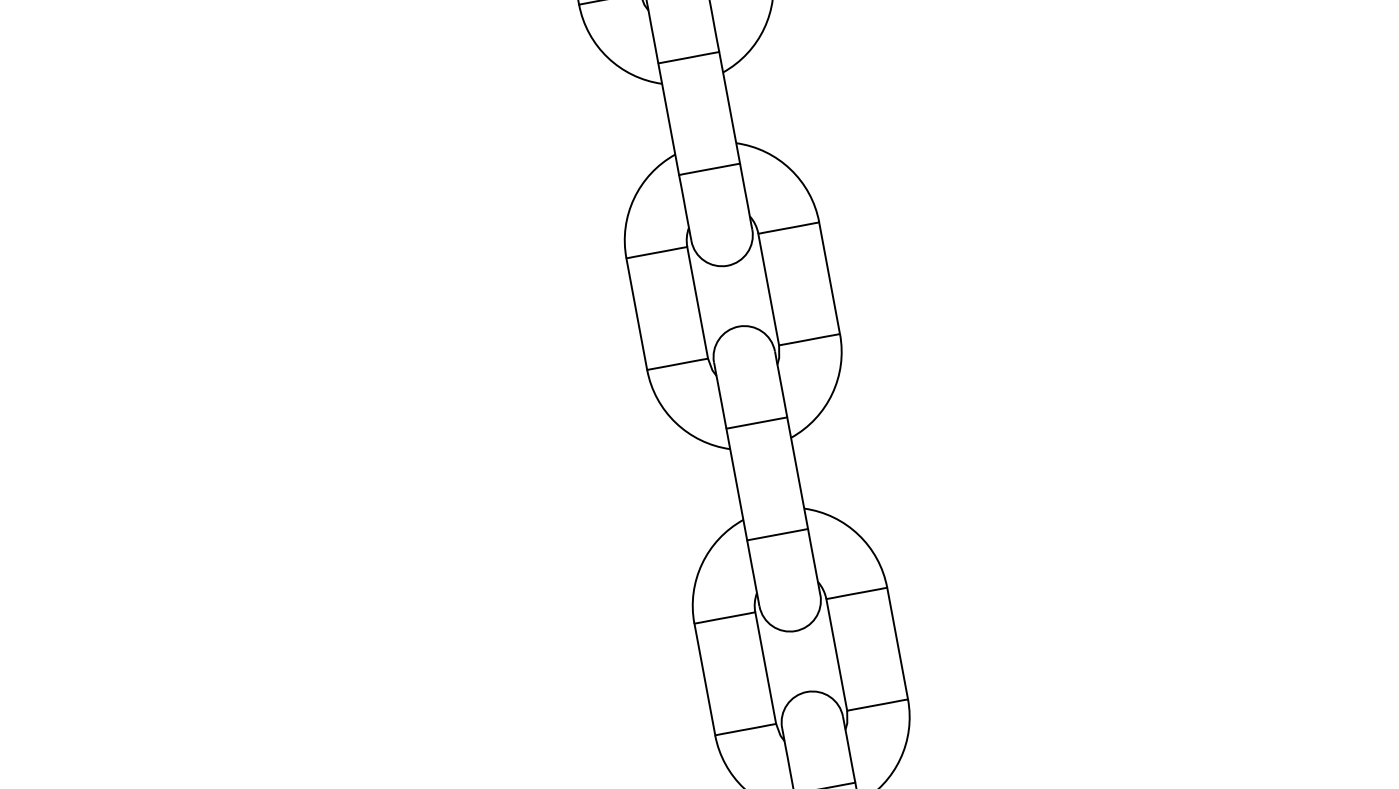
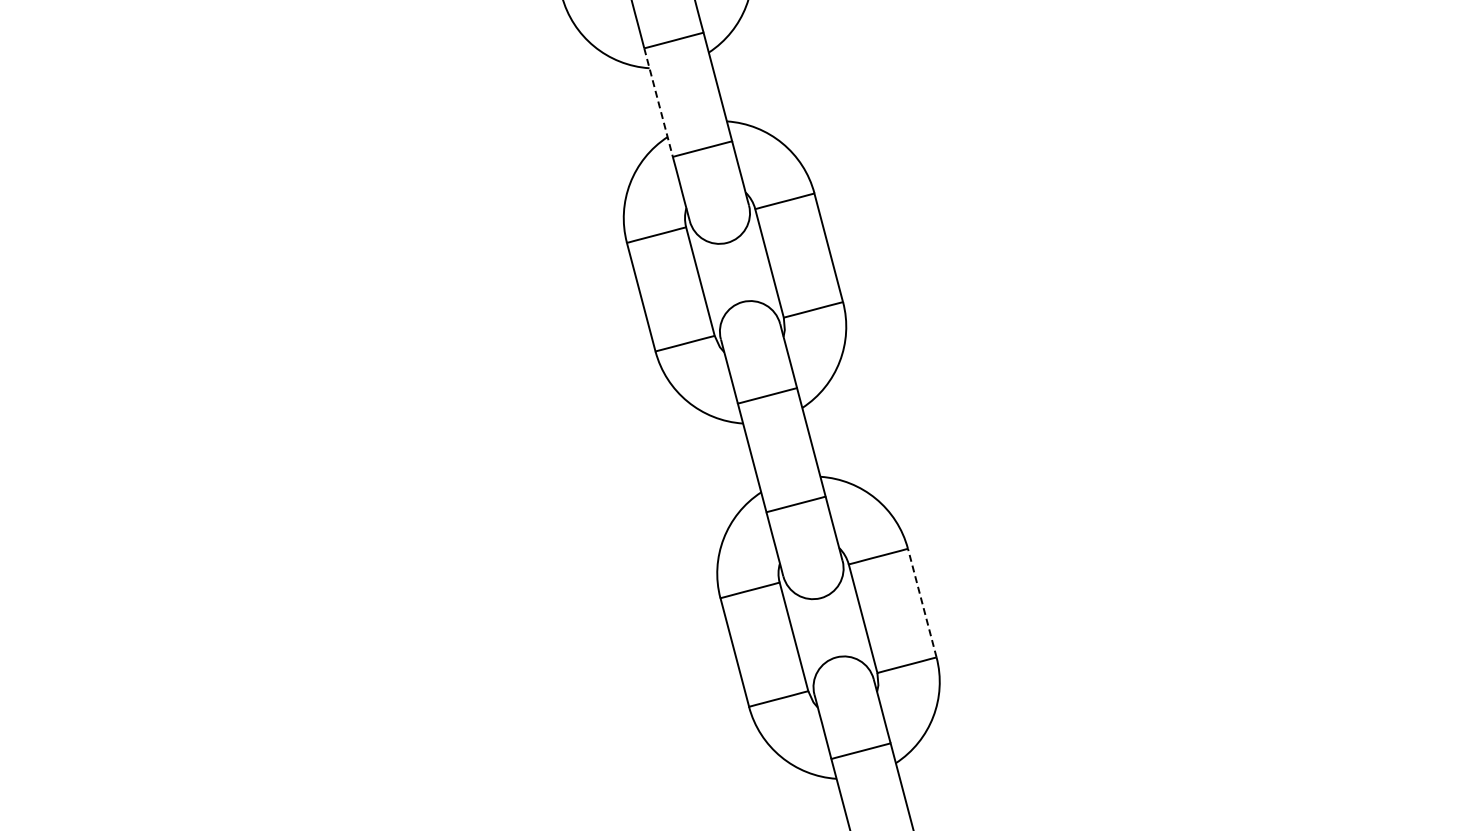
line: (668, 120) -> (658, 103), solid -> dashed
line: (897, 642) -> (922, 602), solid -> dashed

